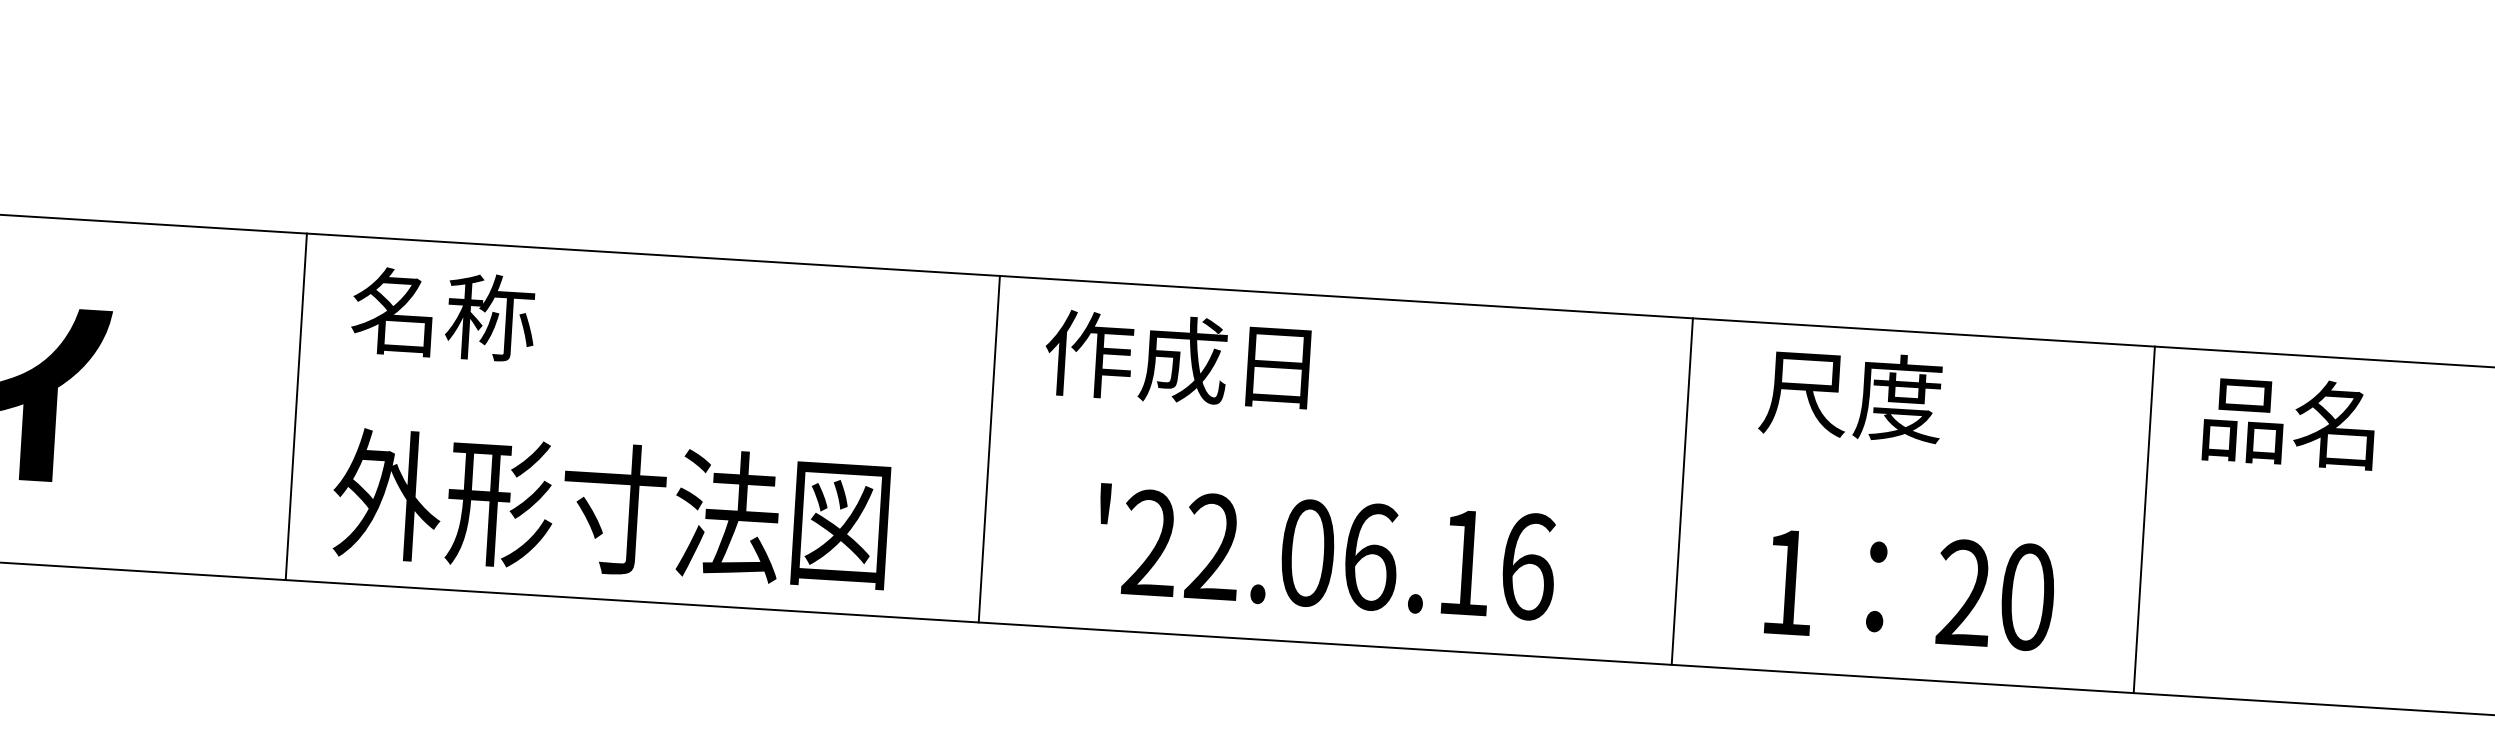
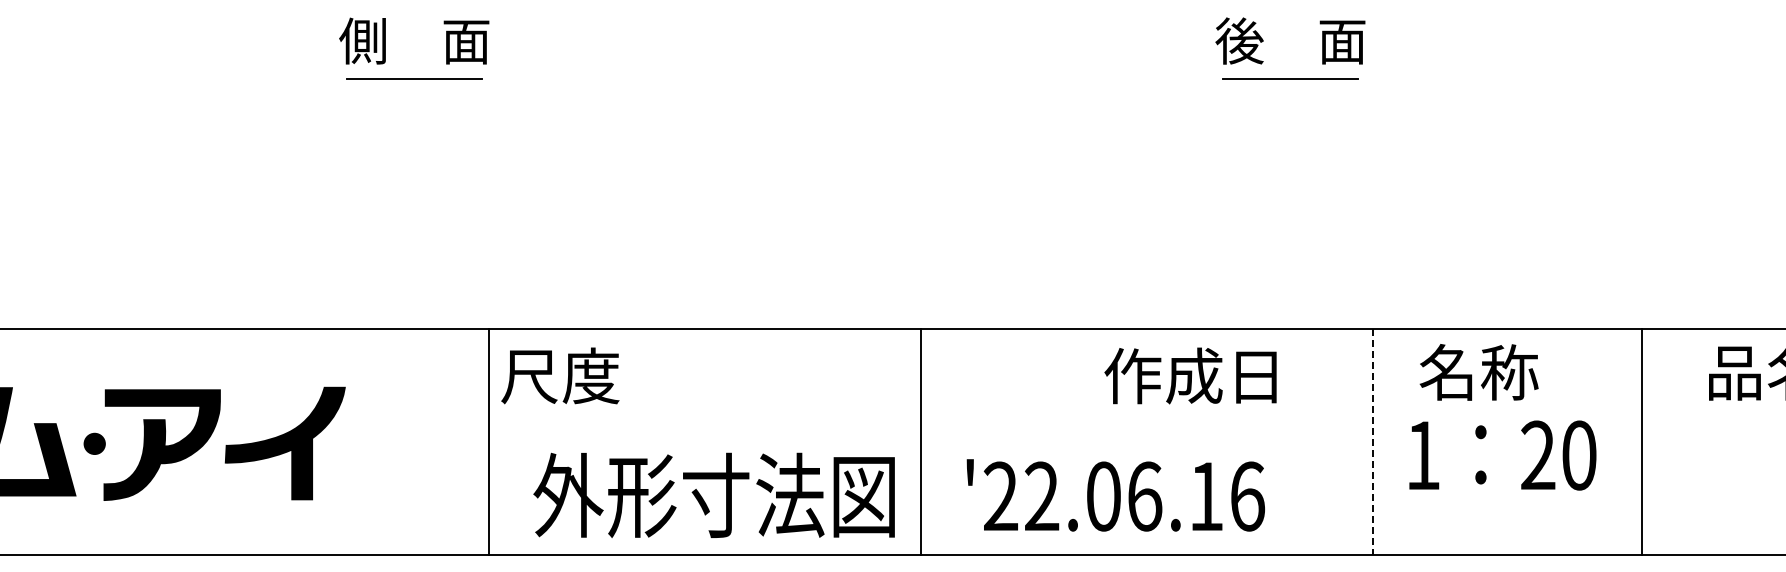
text: (443, 313) -> (560, 375), 名称 -> 尺度
text: (1177, 358) -> (1190, 375), moved
text: (1850, 395) -> (1478, 372), 尺度 -> 名称
line: (295, 406) -> (488, 441), moved
line: (1681, 492) -> (1372, 442), solid -> dashed
text: (609, 507) -> (713, 494), moved
line: (2144, 519) -> (1642, 441), moved
text: (1325, 552) -> (1115, 495), moved
text: (1909, 589) -> (1502, 455), moved

